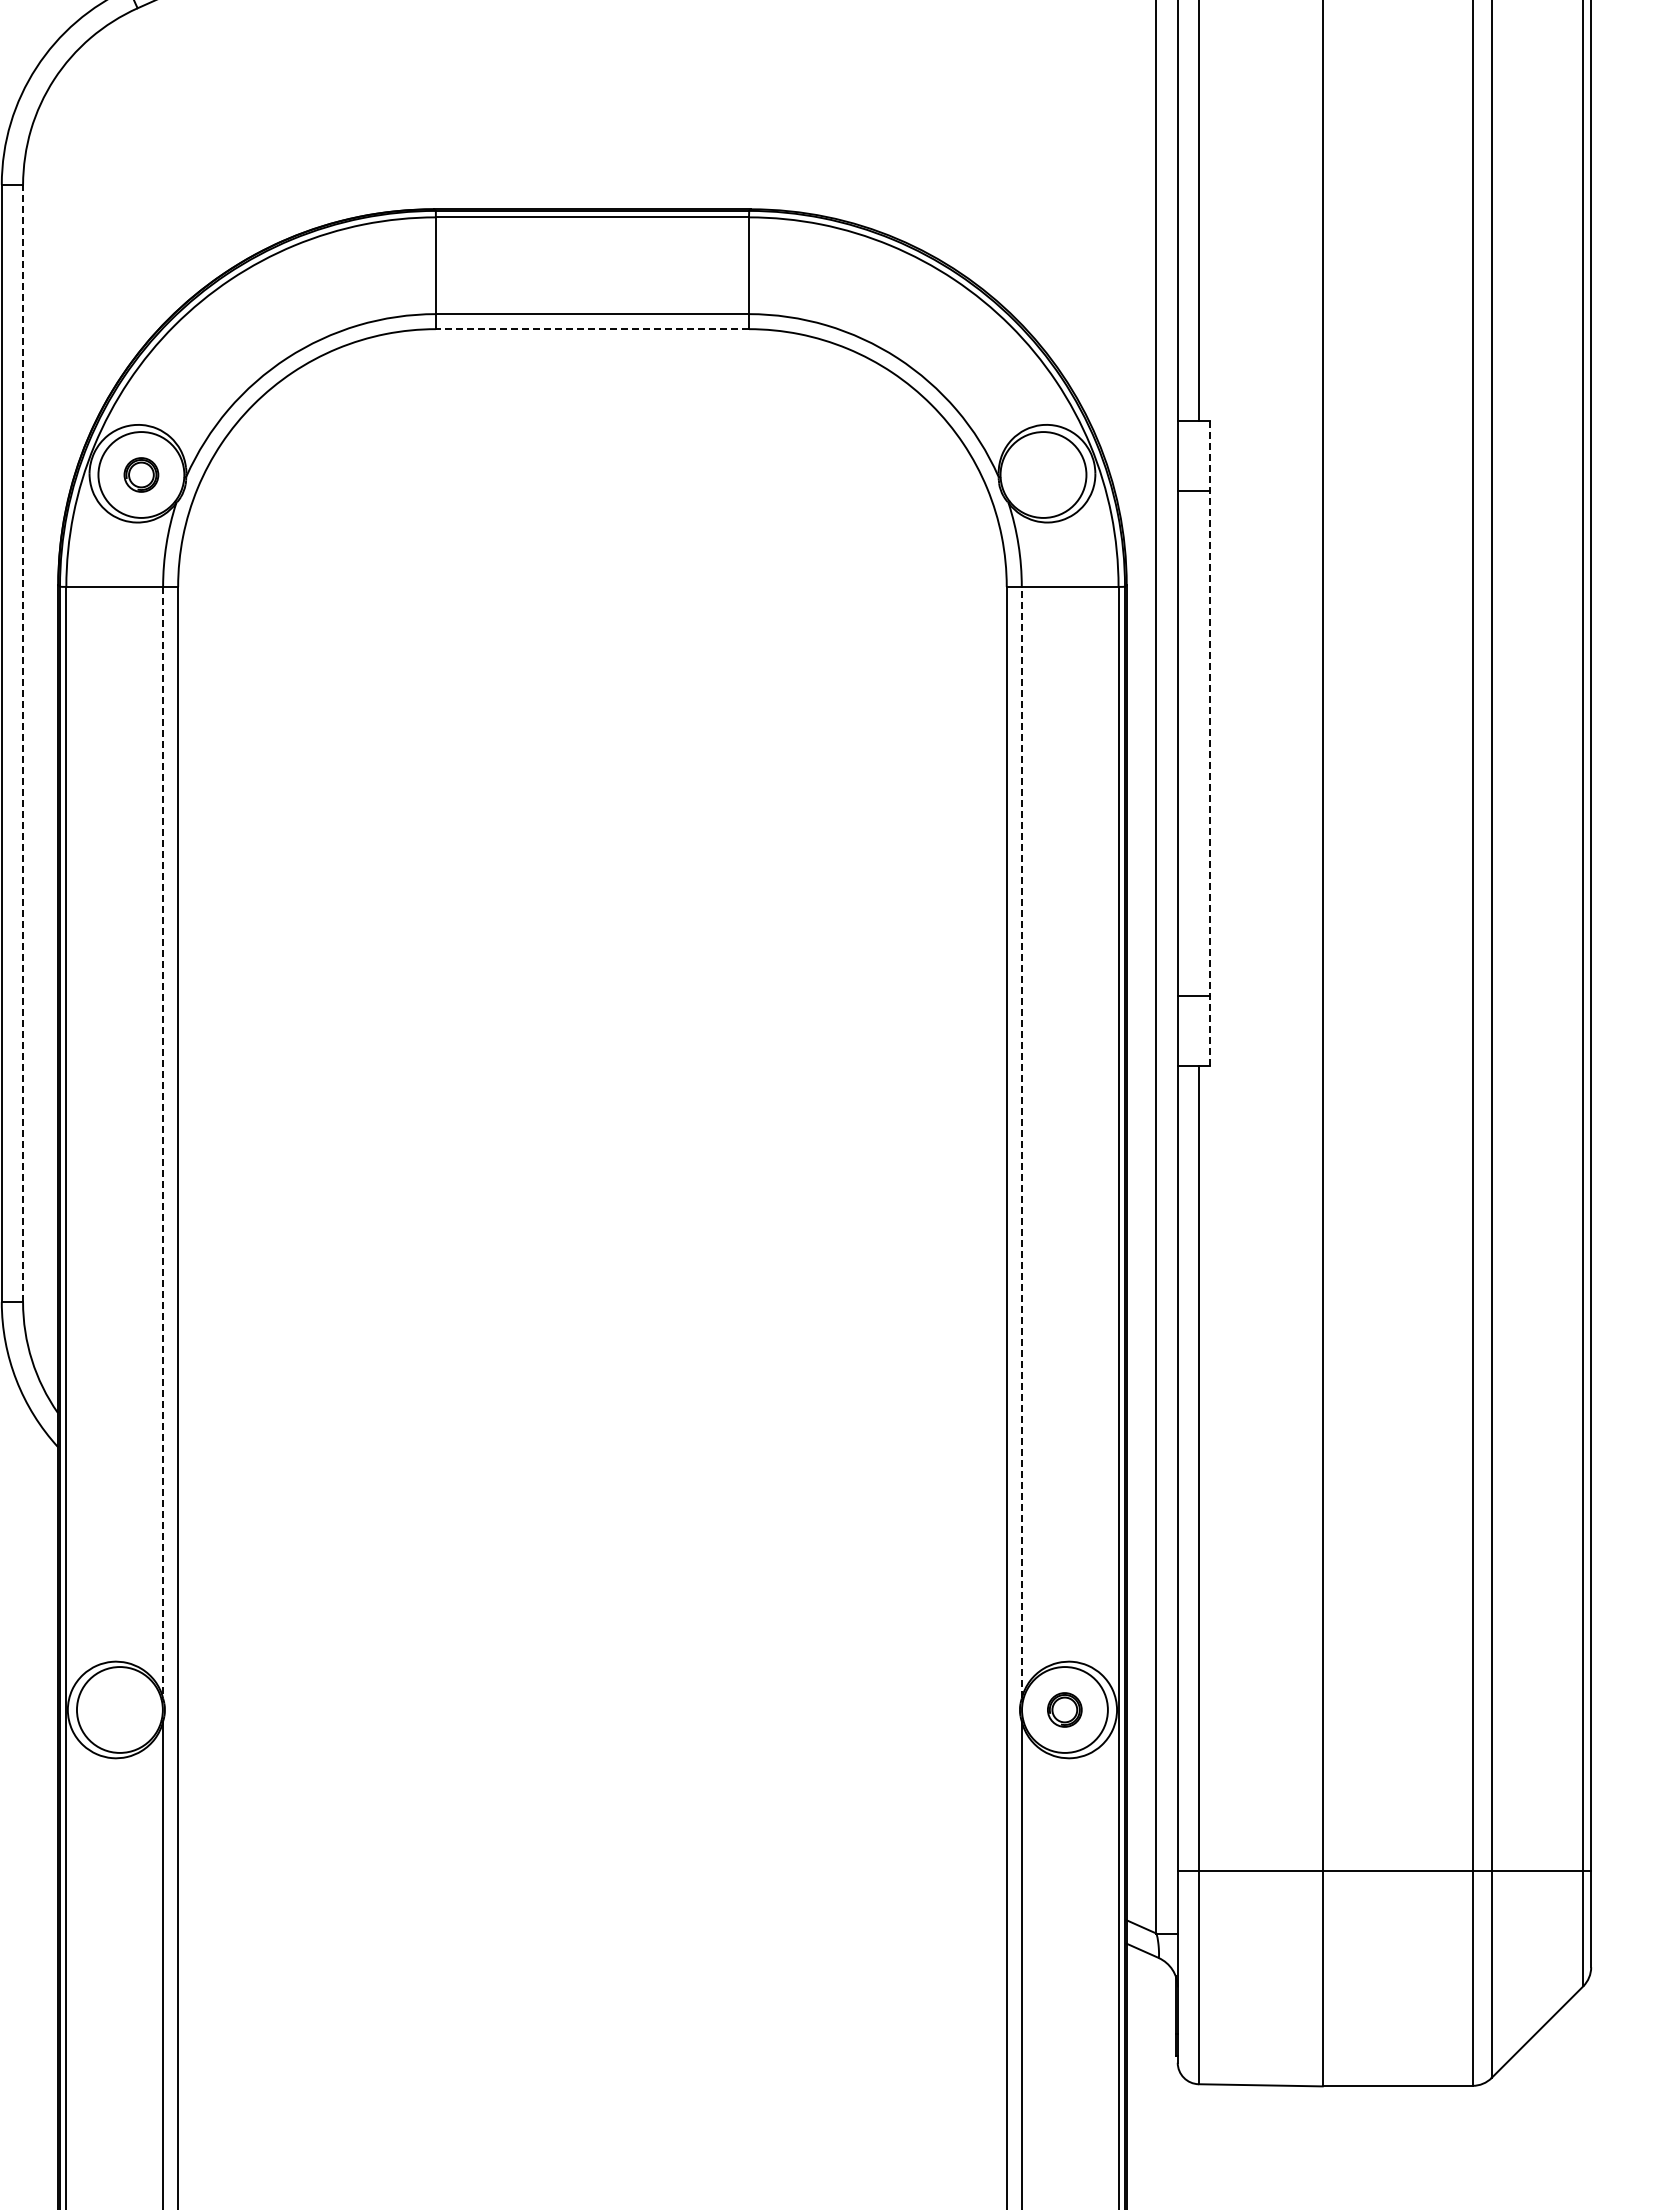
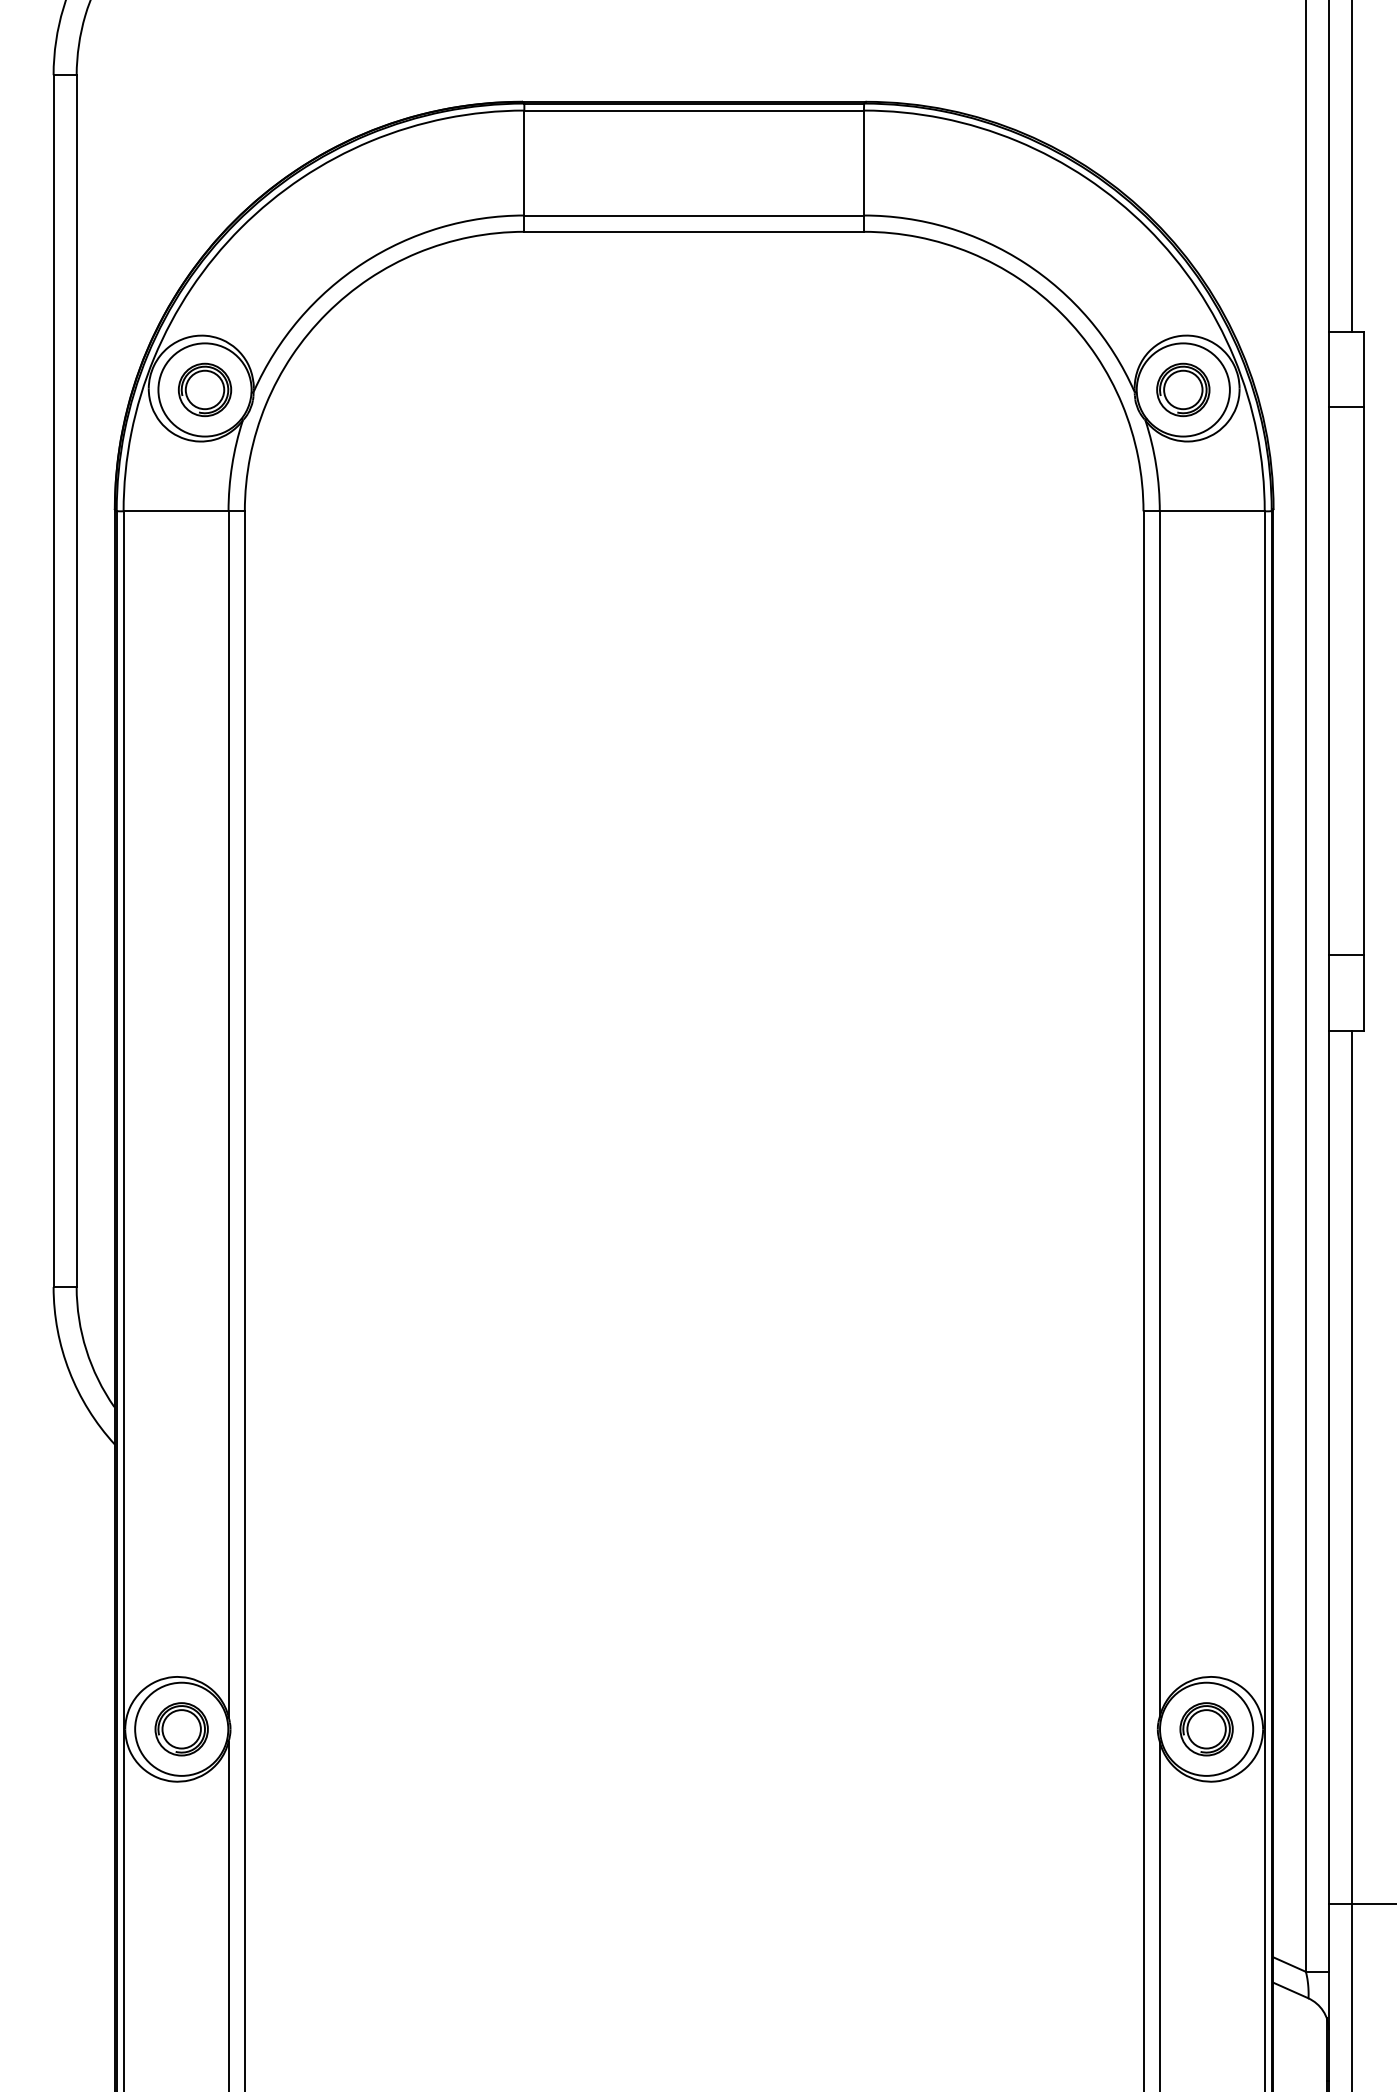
line: (592, 329) -> (694, 232), dashed -> solid
part: (141, 474) -> (205, 389), size x1.43
part: (1043, 474) -> (1183, 389), added
line: (1209, 742) -> (1363, 680), dashed -> solid
line: (23, 743) -> (77, 681), dashed -> solid
line: (163, 1142) -> (228, 1113), dashed -> solid
line: (1021, 1142) -> (1159, 1113), dashed -> solid
part: (119, 1709) -> (181, 1728), added
part: (1064, 1709) -> (1206, 1728), size x1.43

